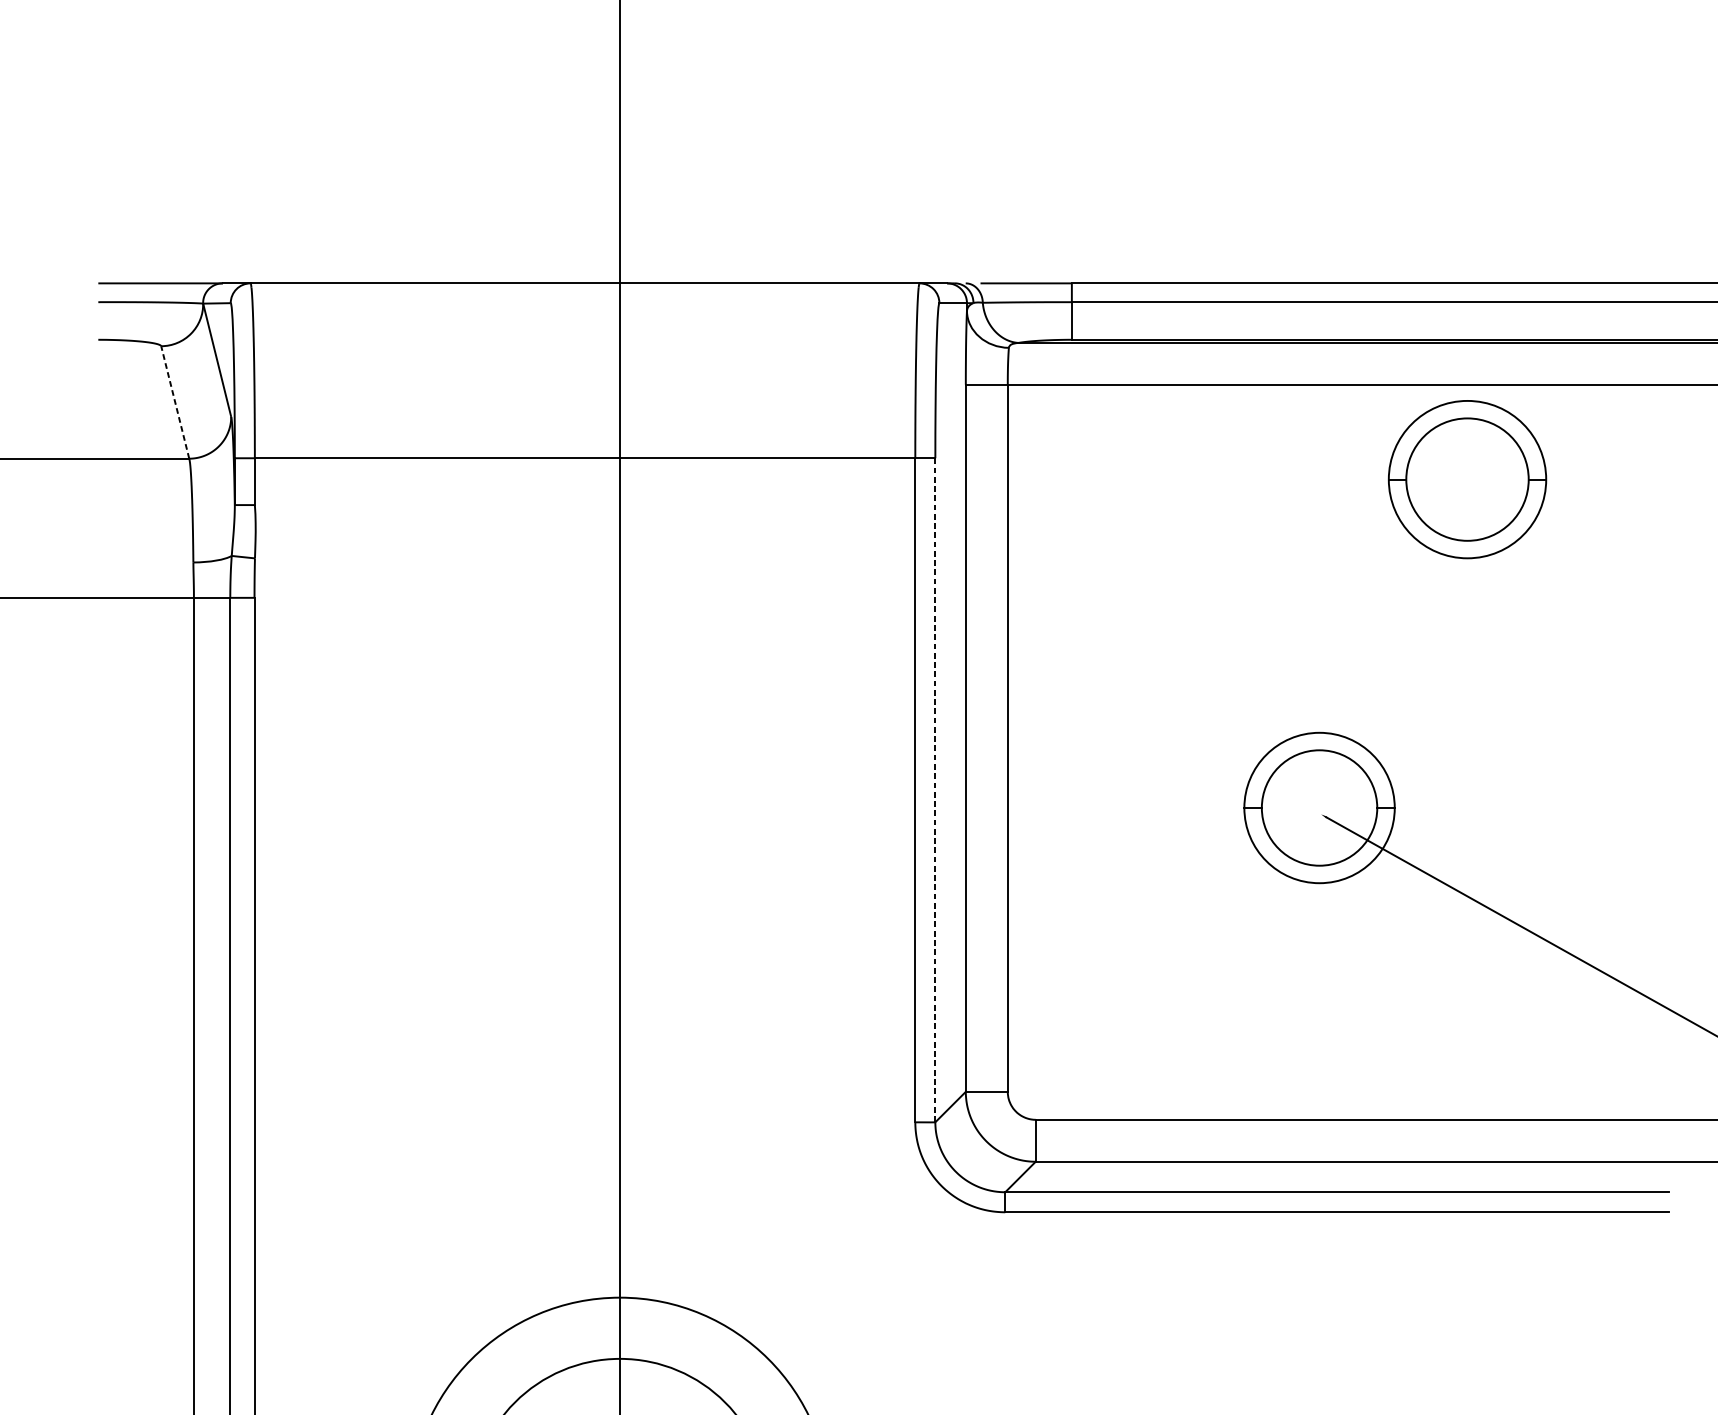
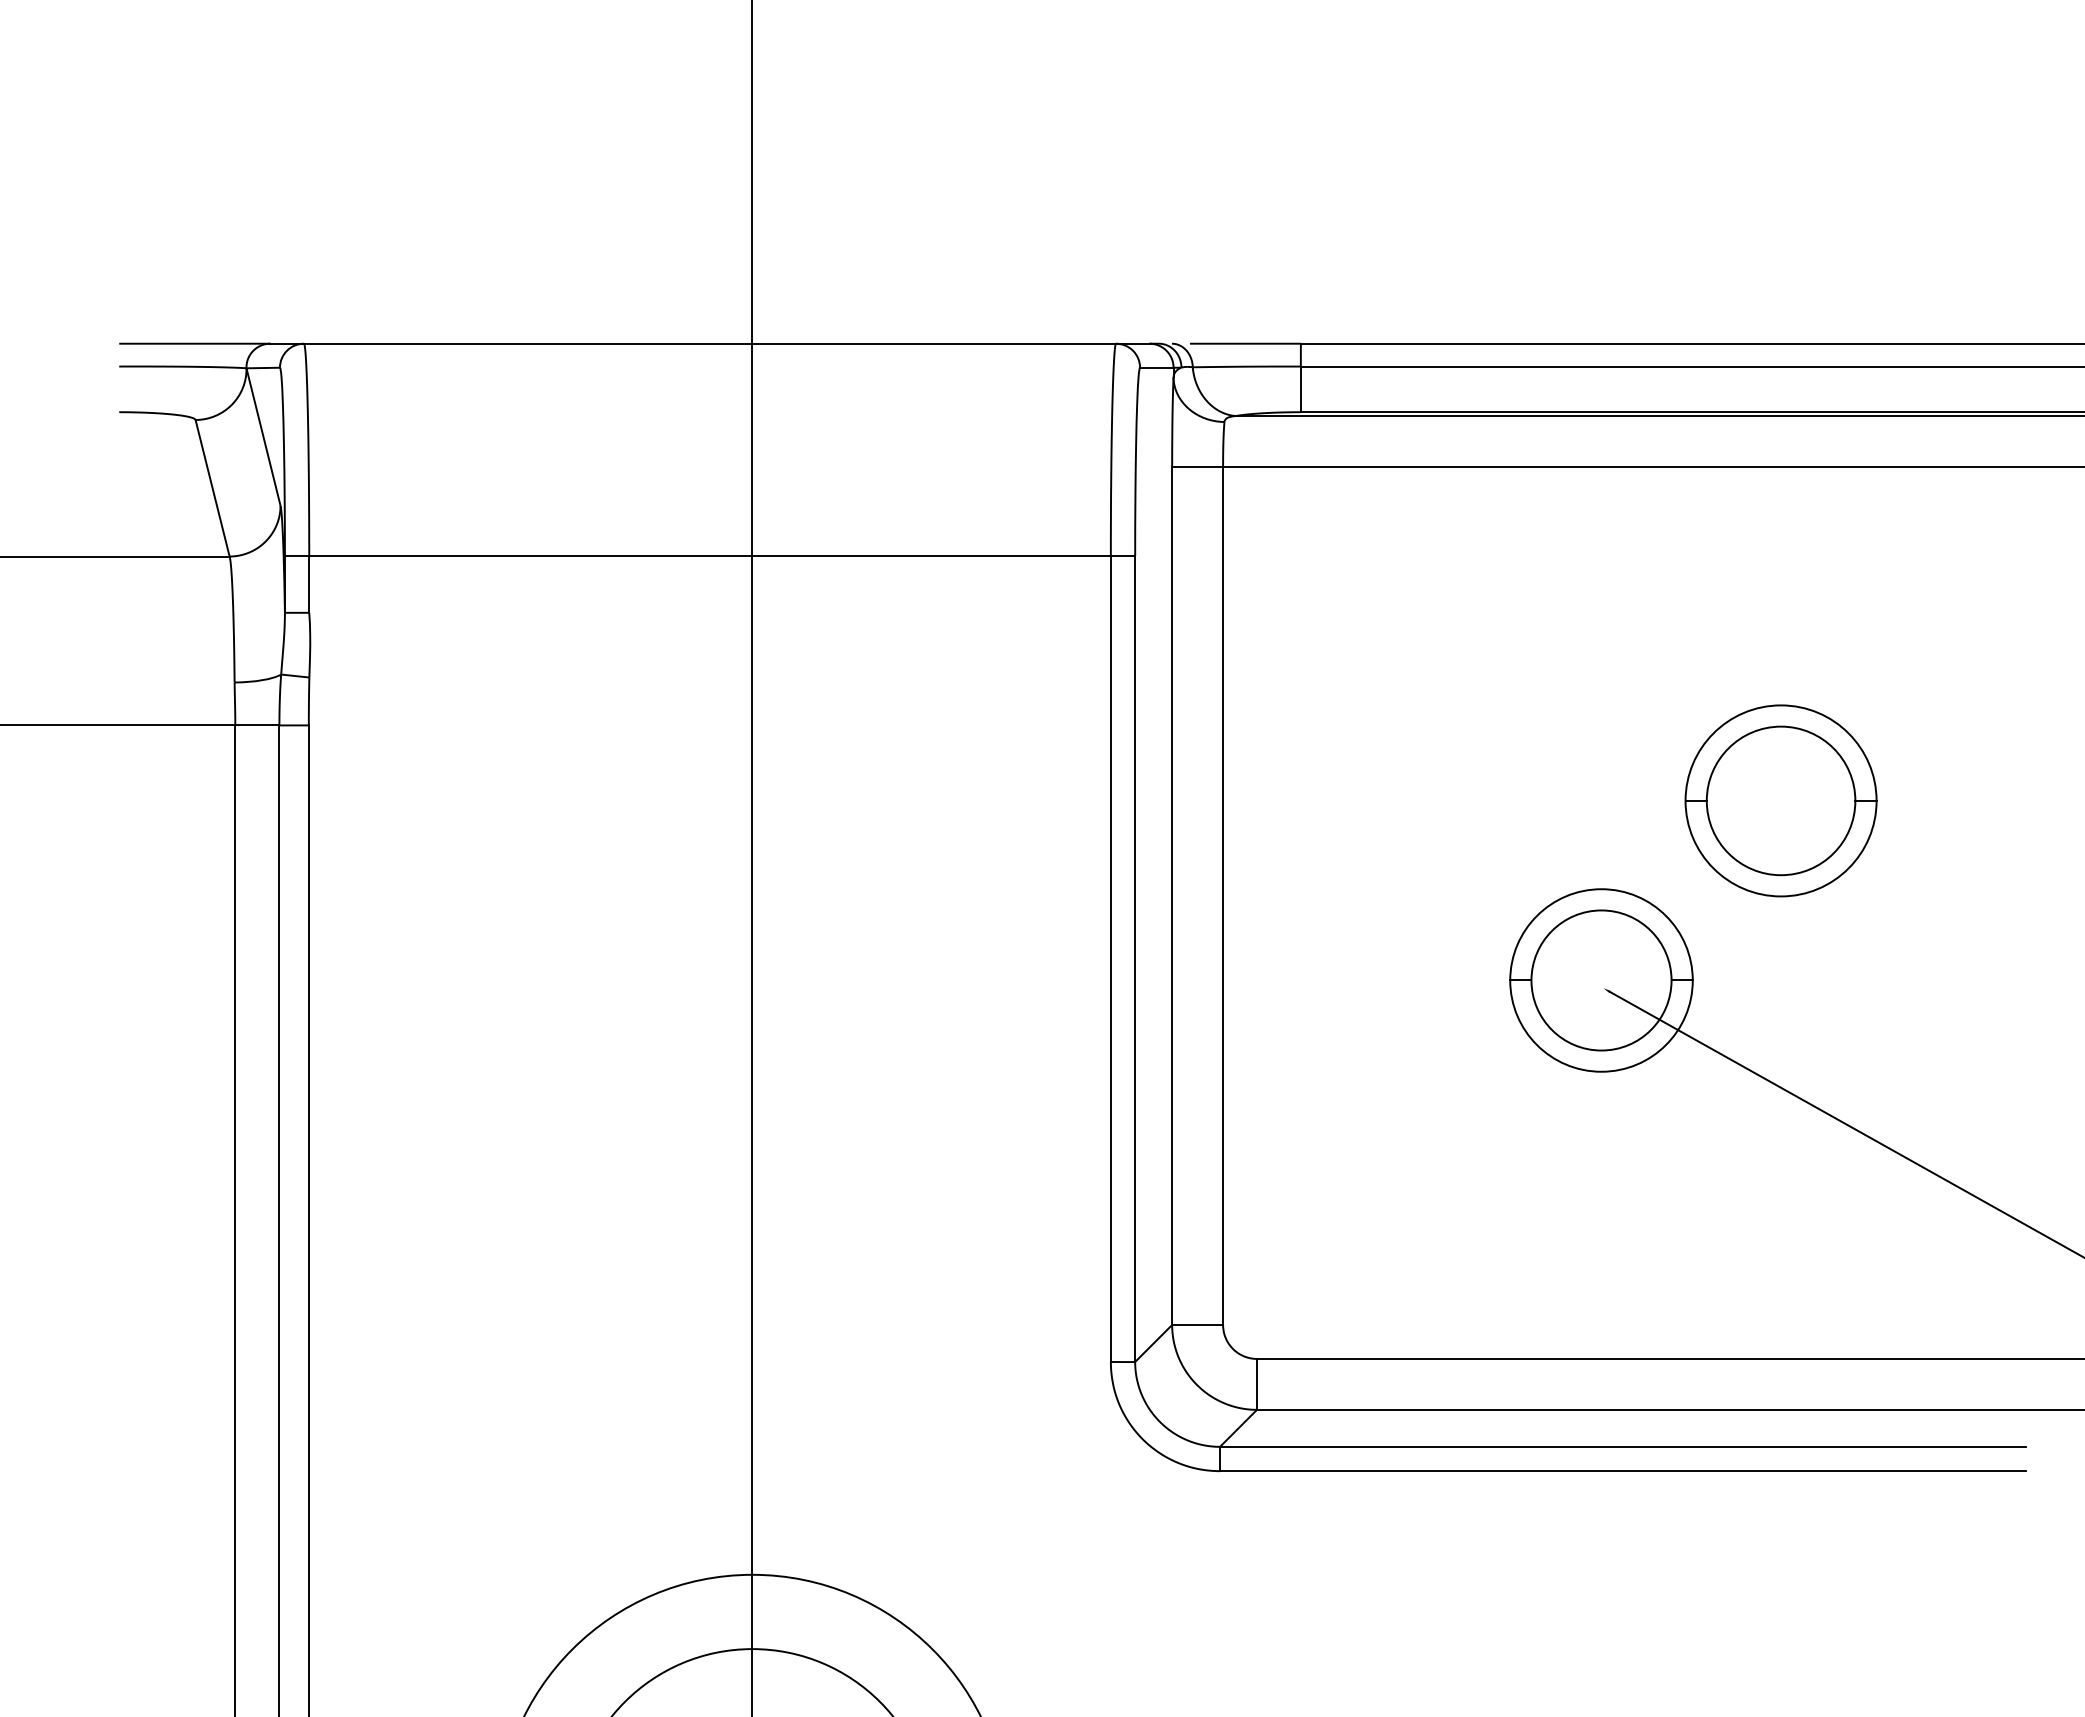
line: (175, 401) -> (212, 487), dashed -> solid
part: (1467, 479) -> (1780, 800), moved
line: (935, 789) -> (1135, 958), dashed -> solid

